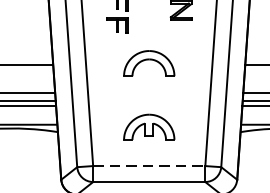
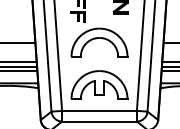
part: (149, 63) -> (99, 42), size x1.67
part: (149, 126) -> (99, 84), size x1.67
line: (149, 165) -> (99, 110), dashed -> solid

